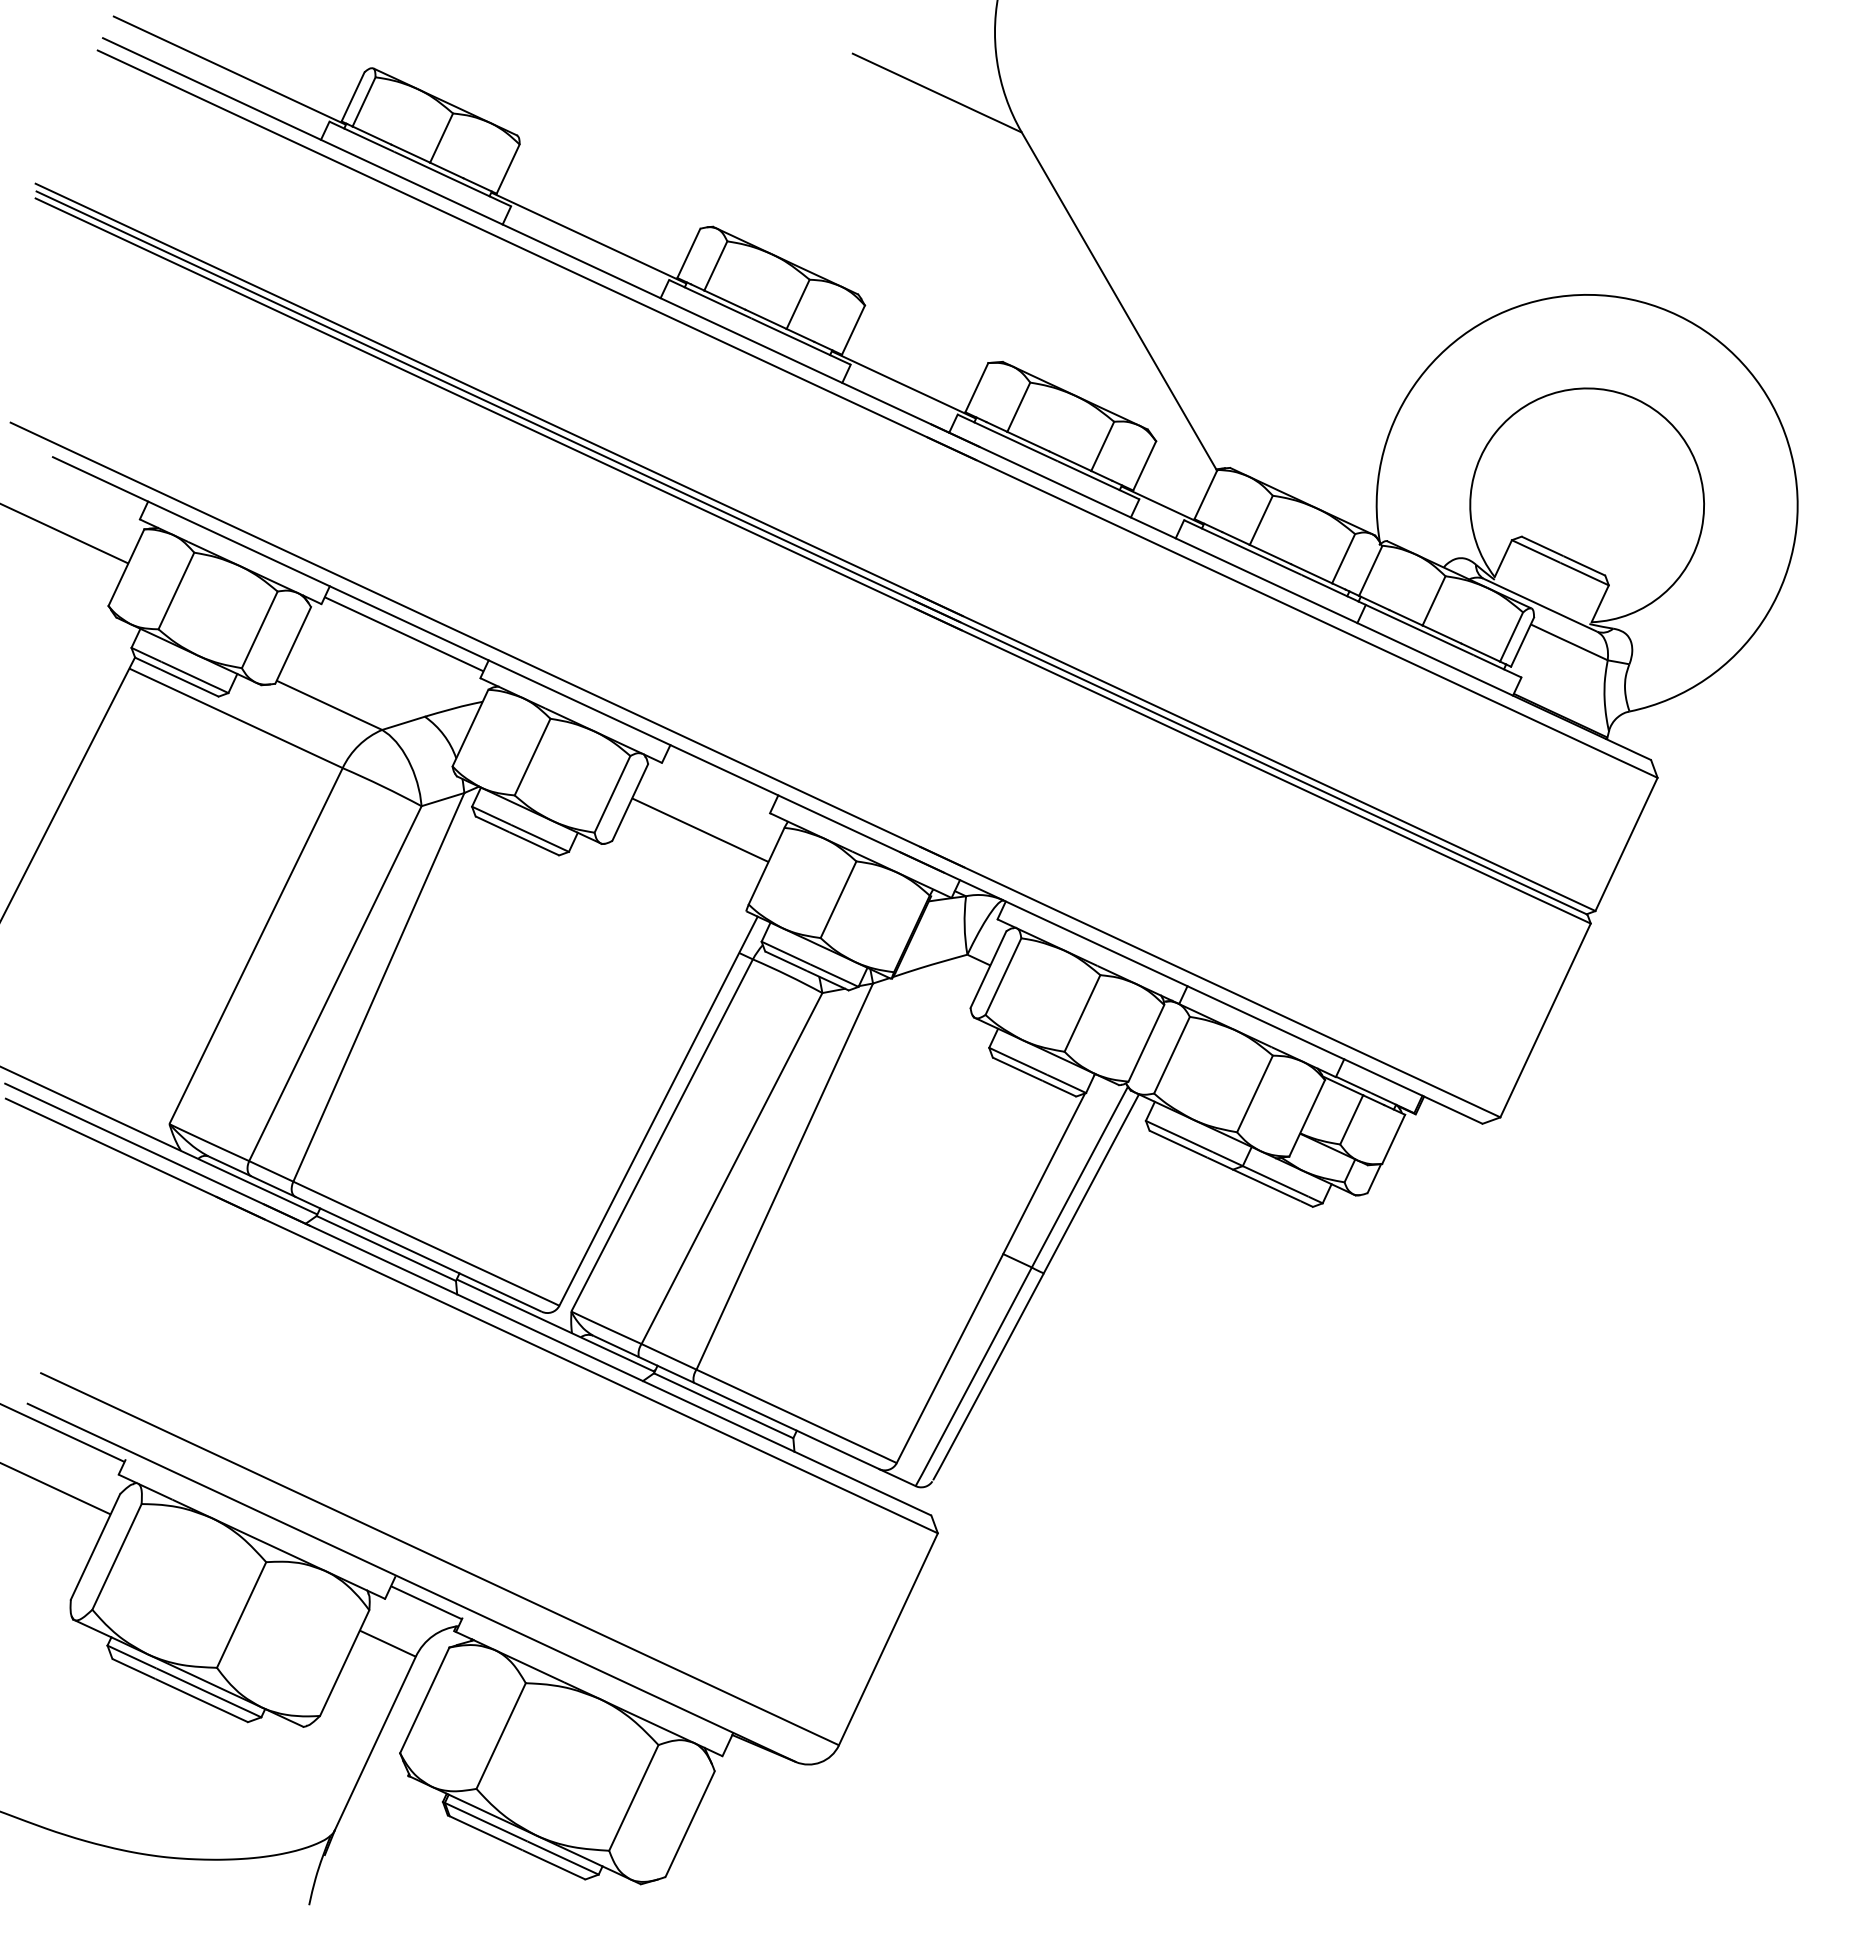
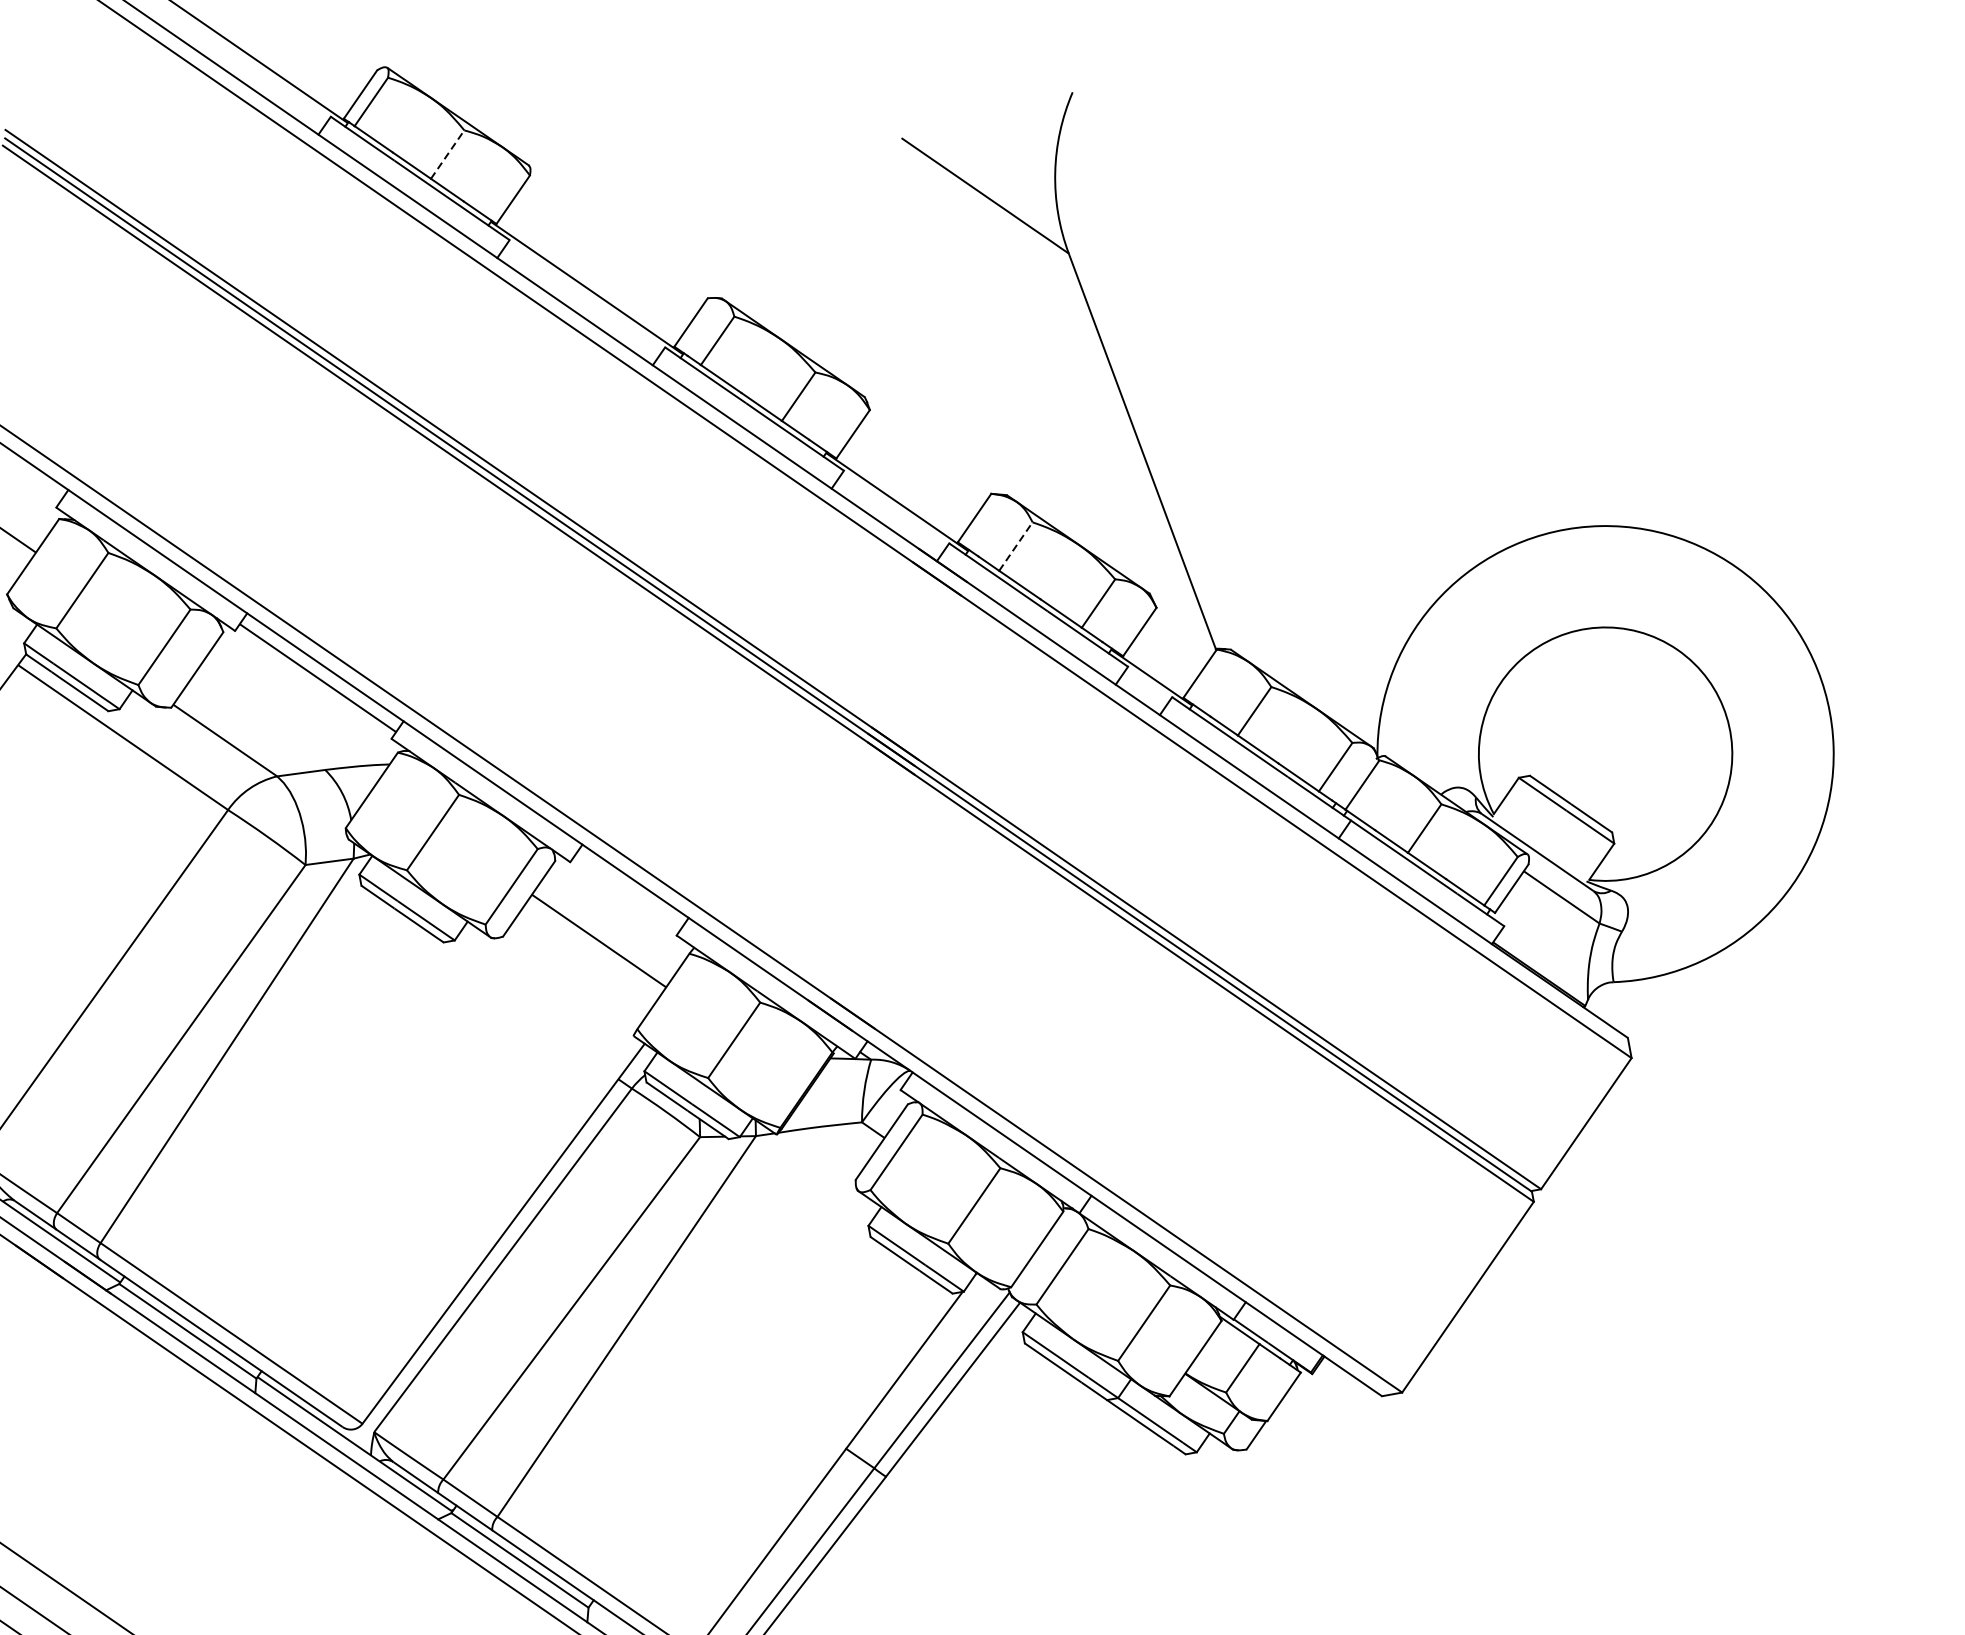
line: (441, 137) -> (447, 153), solid -> dashed
line: (1019, 406) -> (1016, 545), solid -> dashed

